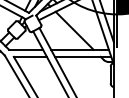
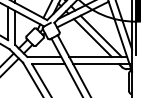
line: (82, 29) -> (100, 36), added

